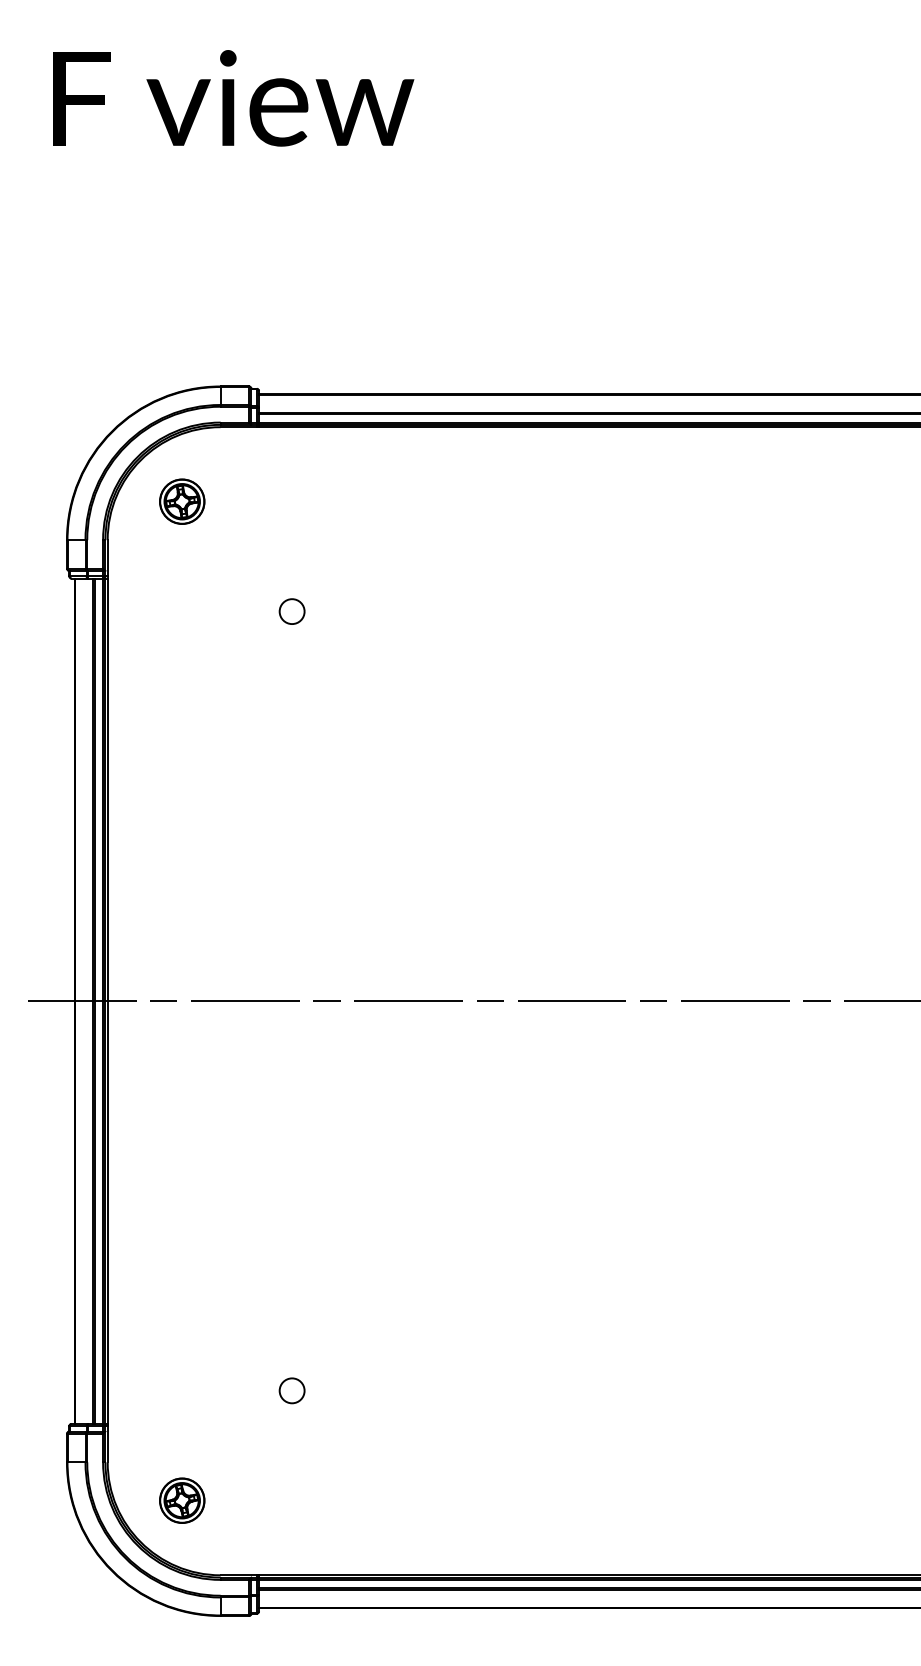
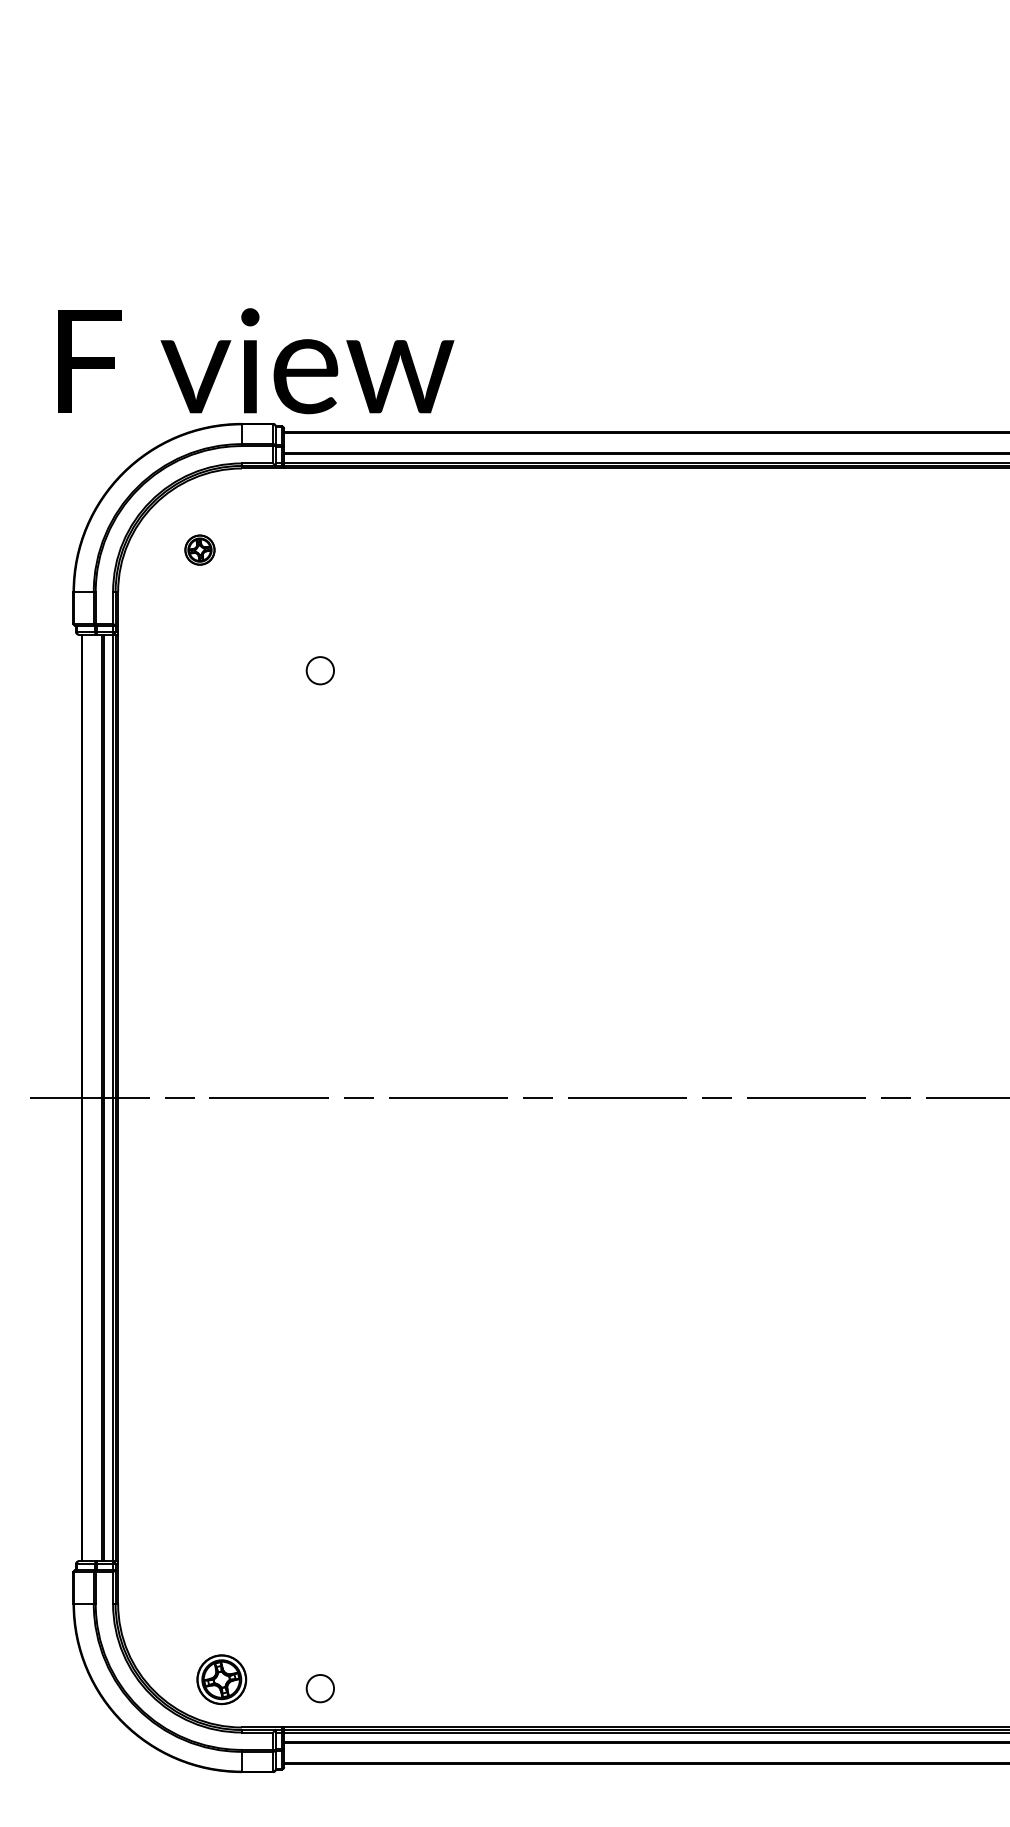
text: (233, 98) -> (256, 361), moved
part: (182, 501) -> (200, 549), size x0.6
circle: (291, 1390) -> (319, 1688), moved
part: (182, 1500) -> (222, 1679), moved

